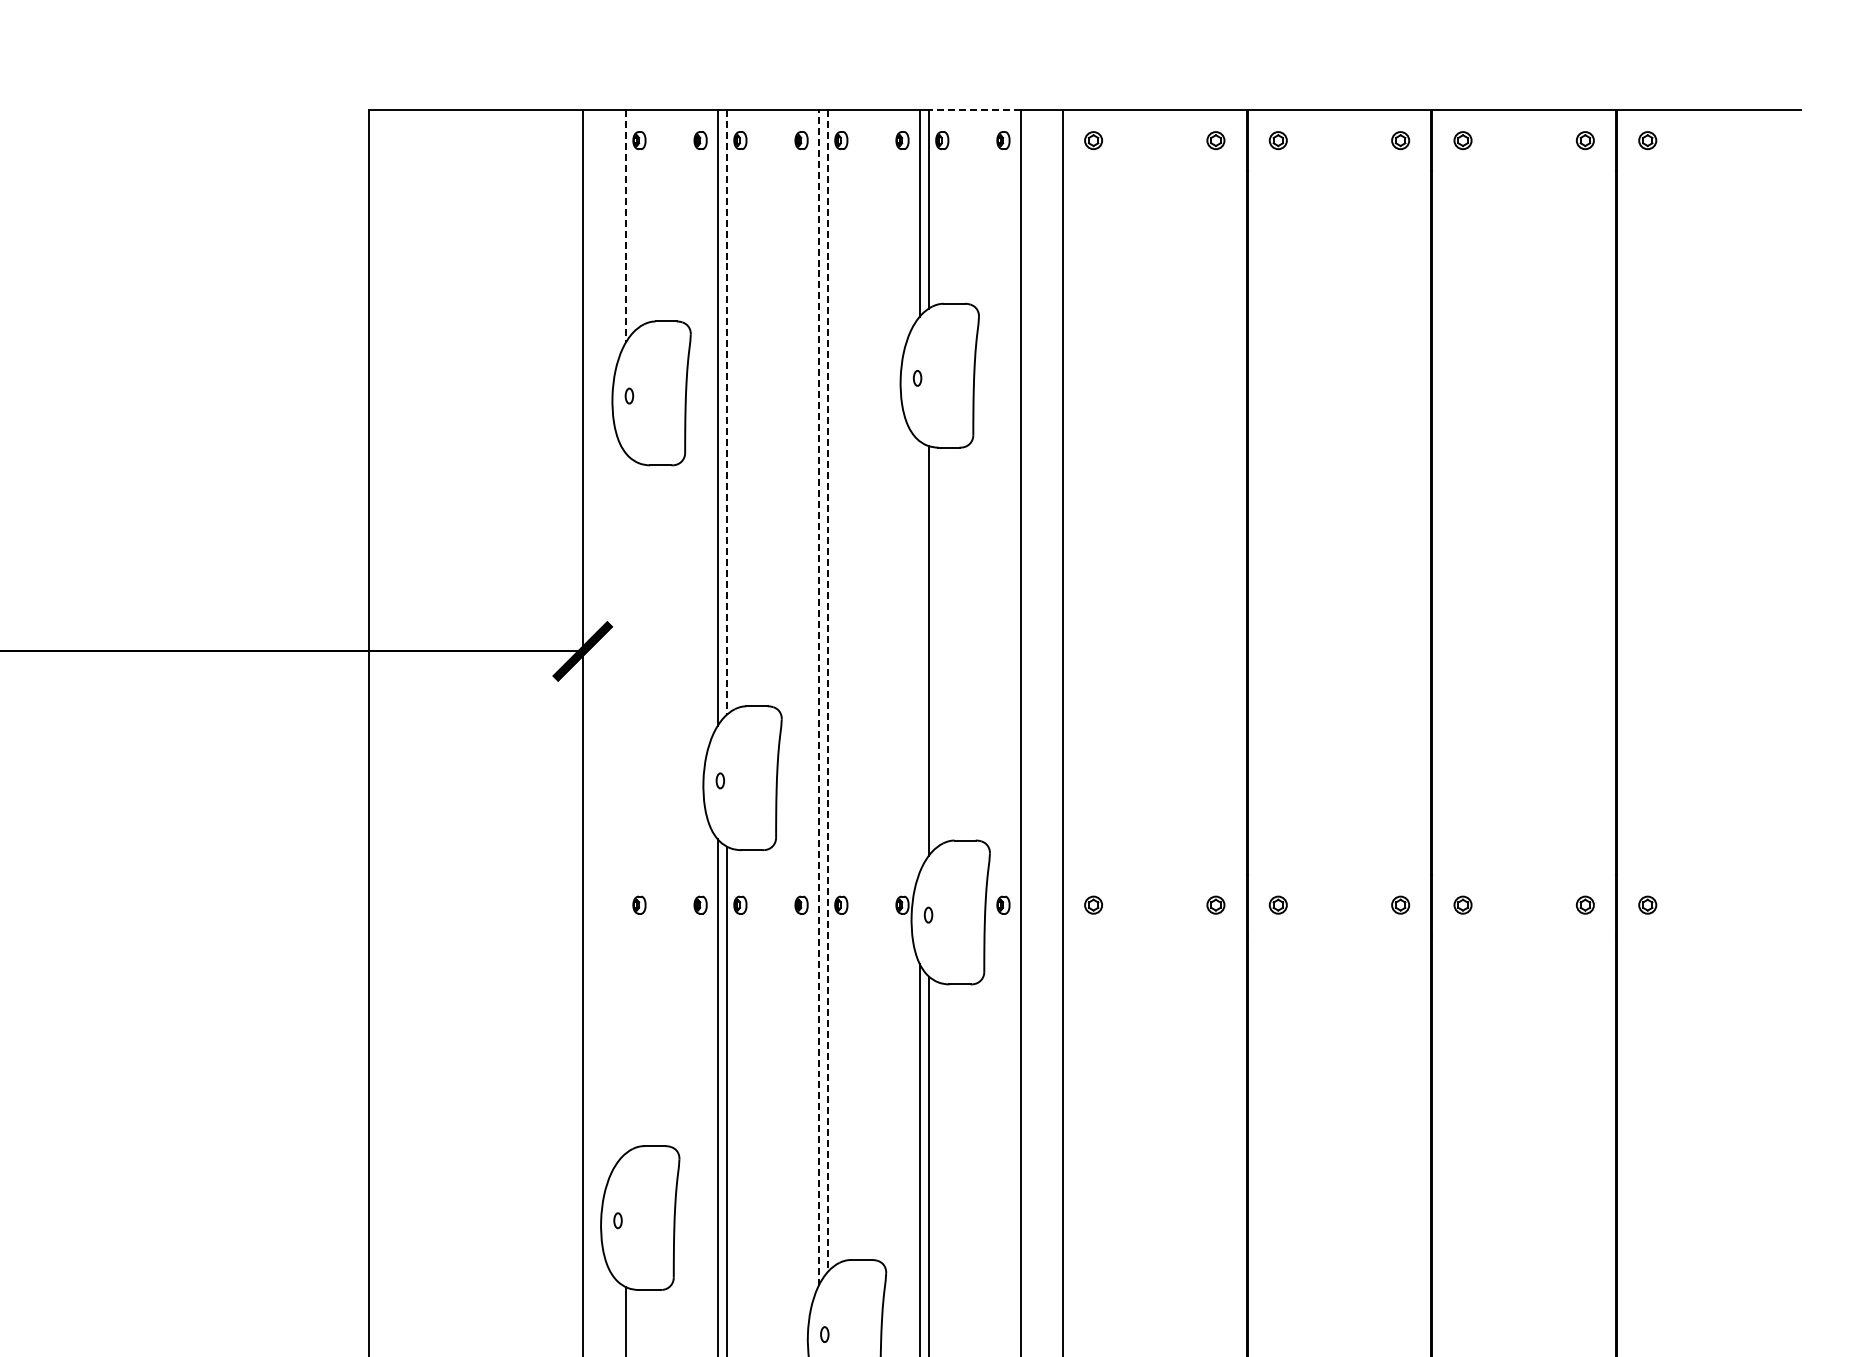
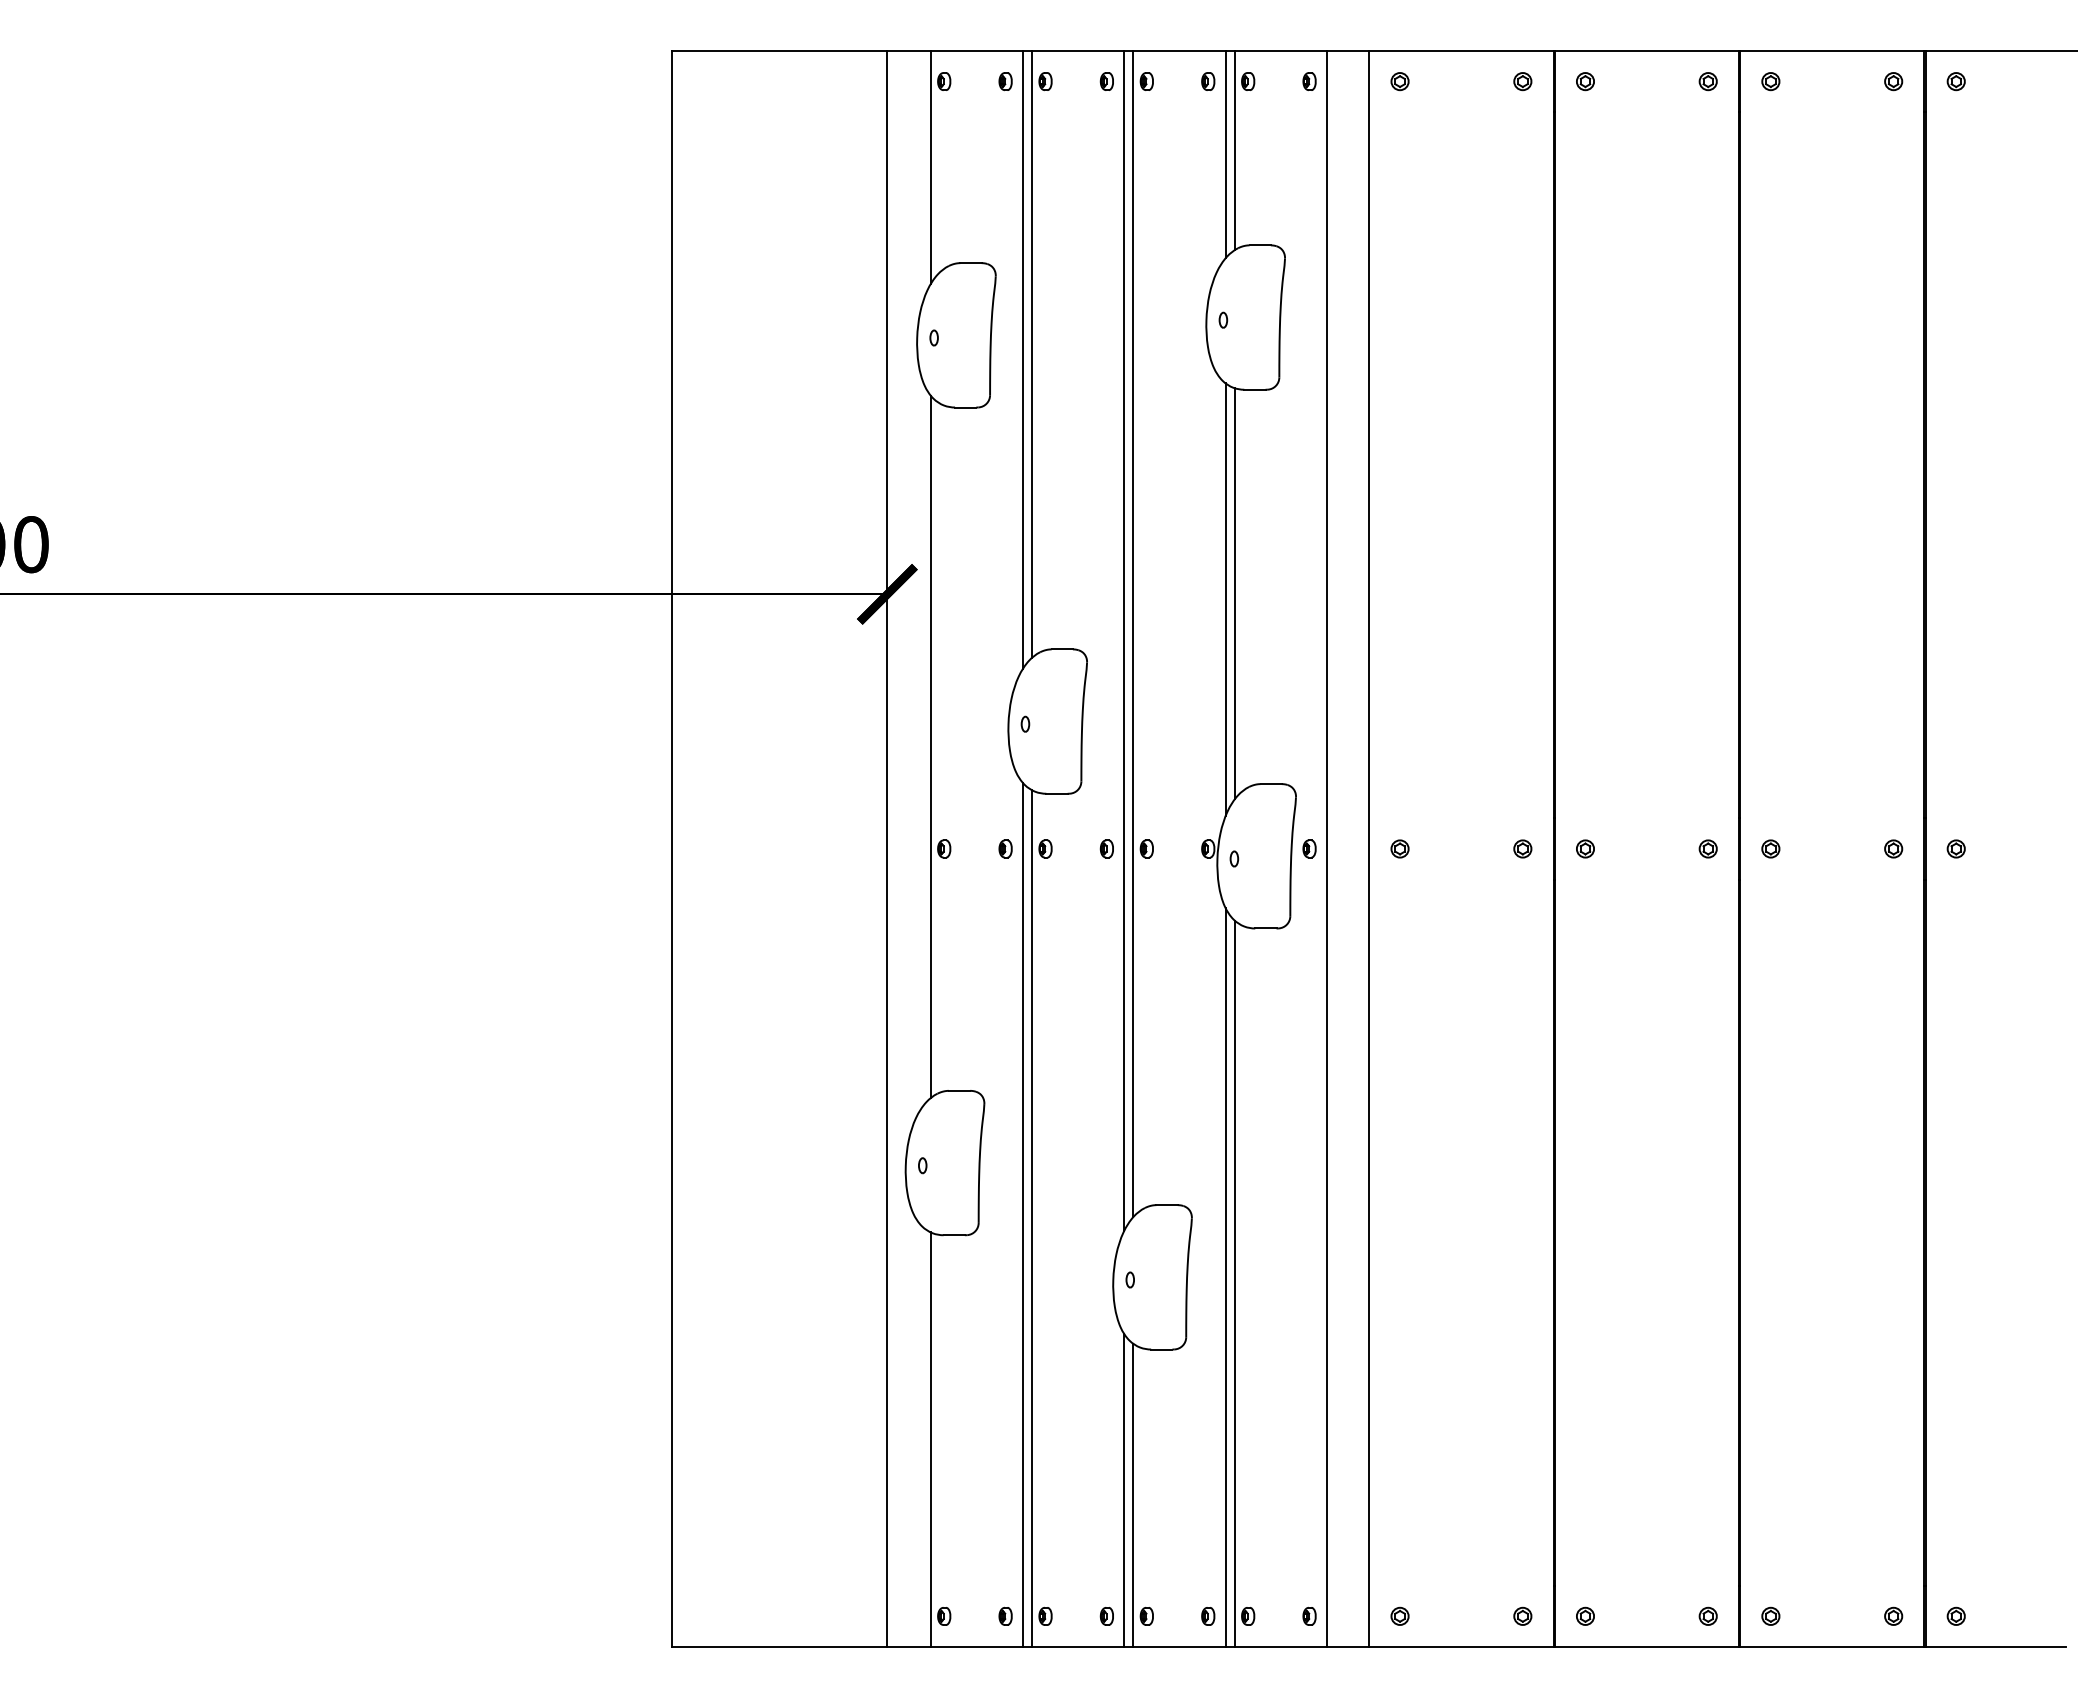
line: (974, 109) -> (1280, 50), dashed -> solid
line: (625, 226) -> (930, 167), dashed -> solid
line: (727, 412) -> (1032, 354), dashed -> solid
line: (919, 656) -> (1225, 599), added
line: (828, 691) -> (1133, 634), dashed -> solid
line: (819, 697) -> (1124, 640), dashed -> solid
line: (625, 803) -> (930, 746), added

